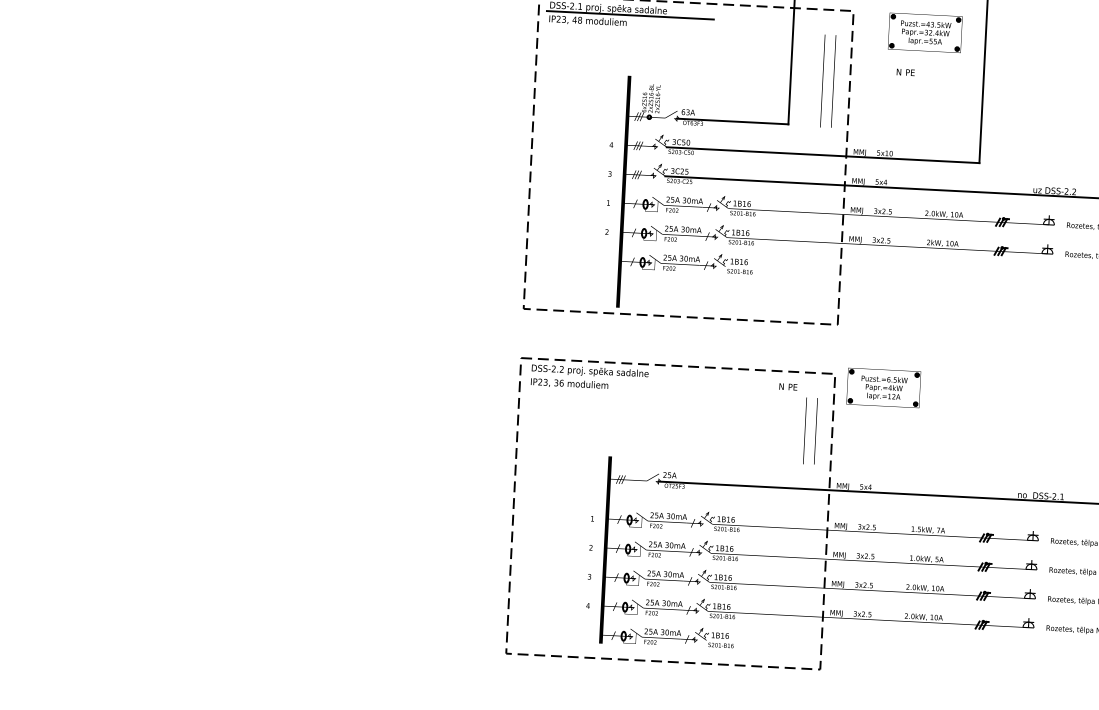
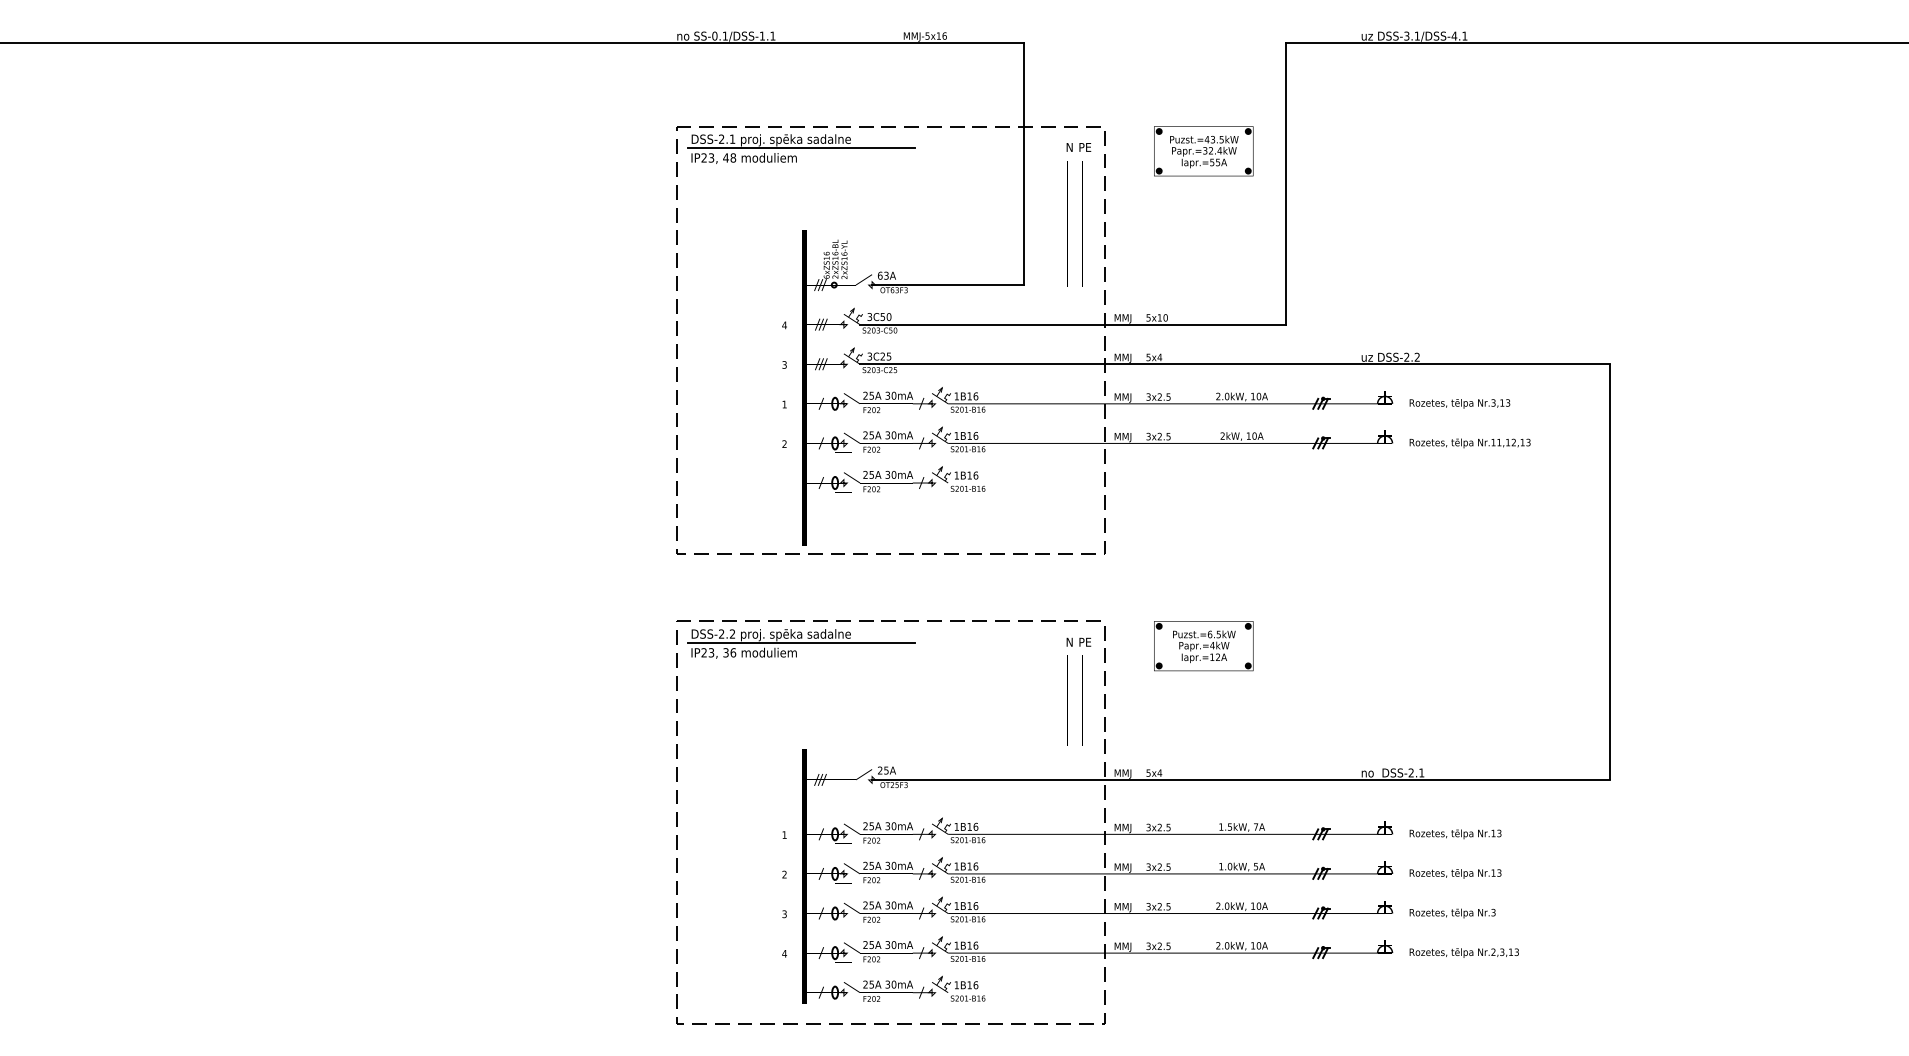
text: (905, 72) -> (1078, 147), moved
line: (612, 378) -> (801, 642), added
text: (788, 386) -> (1078, 641), moved
part: (883, 388) -> (1203, 646), moved

